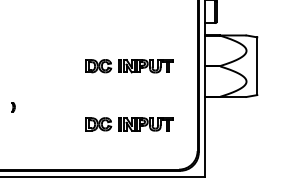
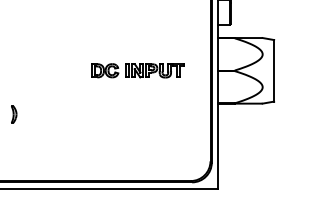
part: (13, 107) -> (14, 114), size x1.67
part: (129, 124) -> (137, 132), removed

